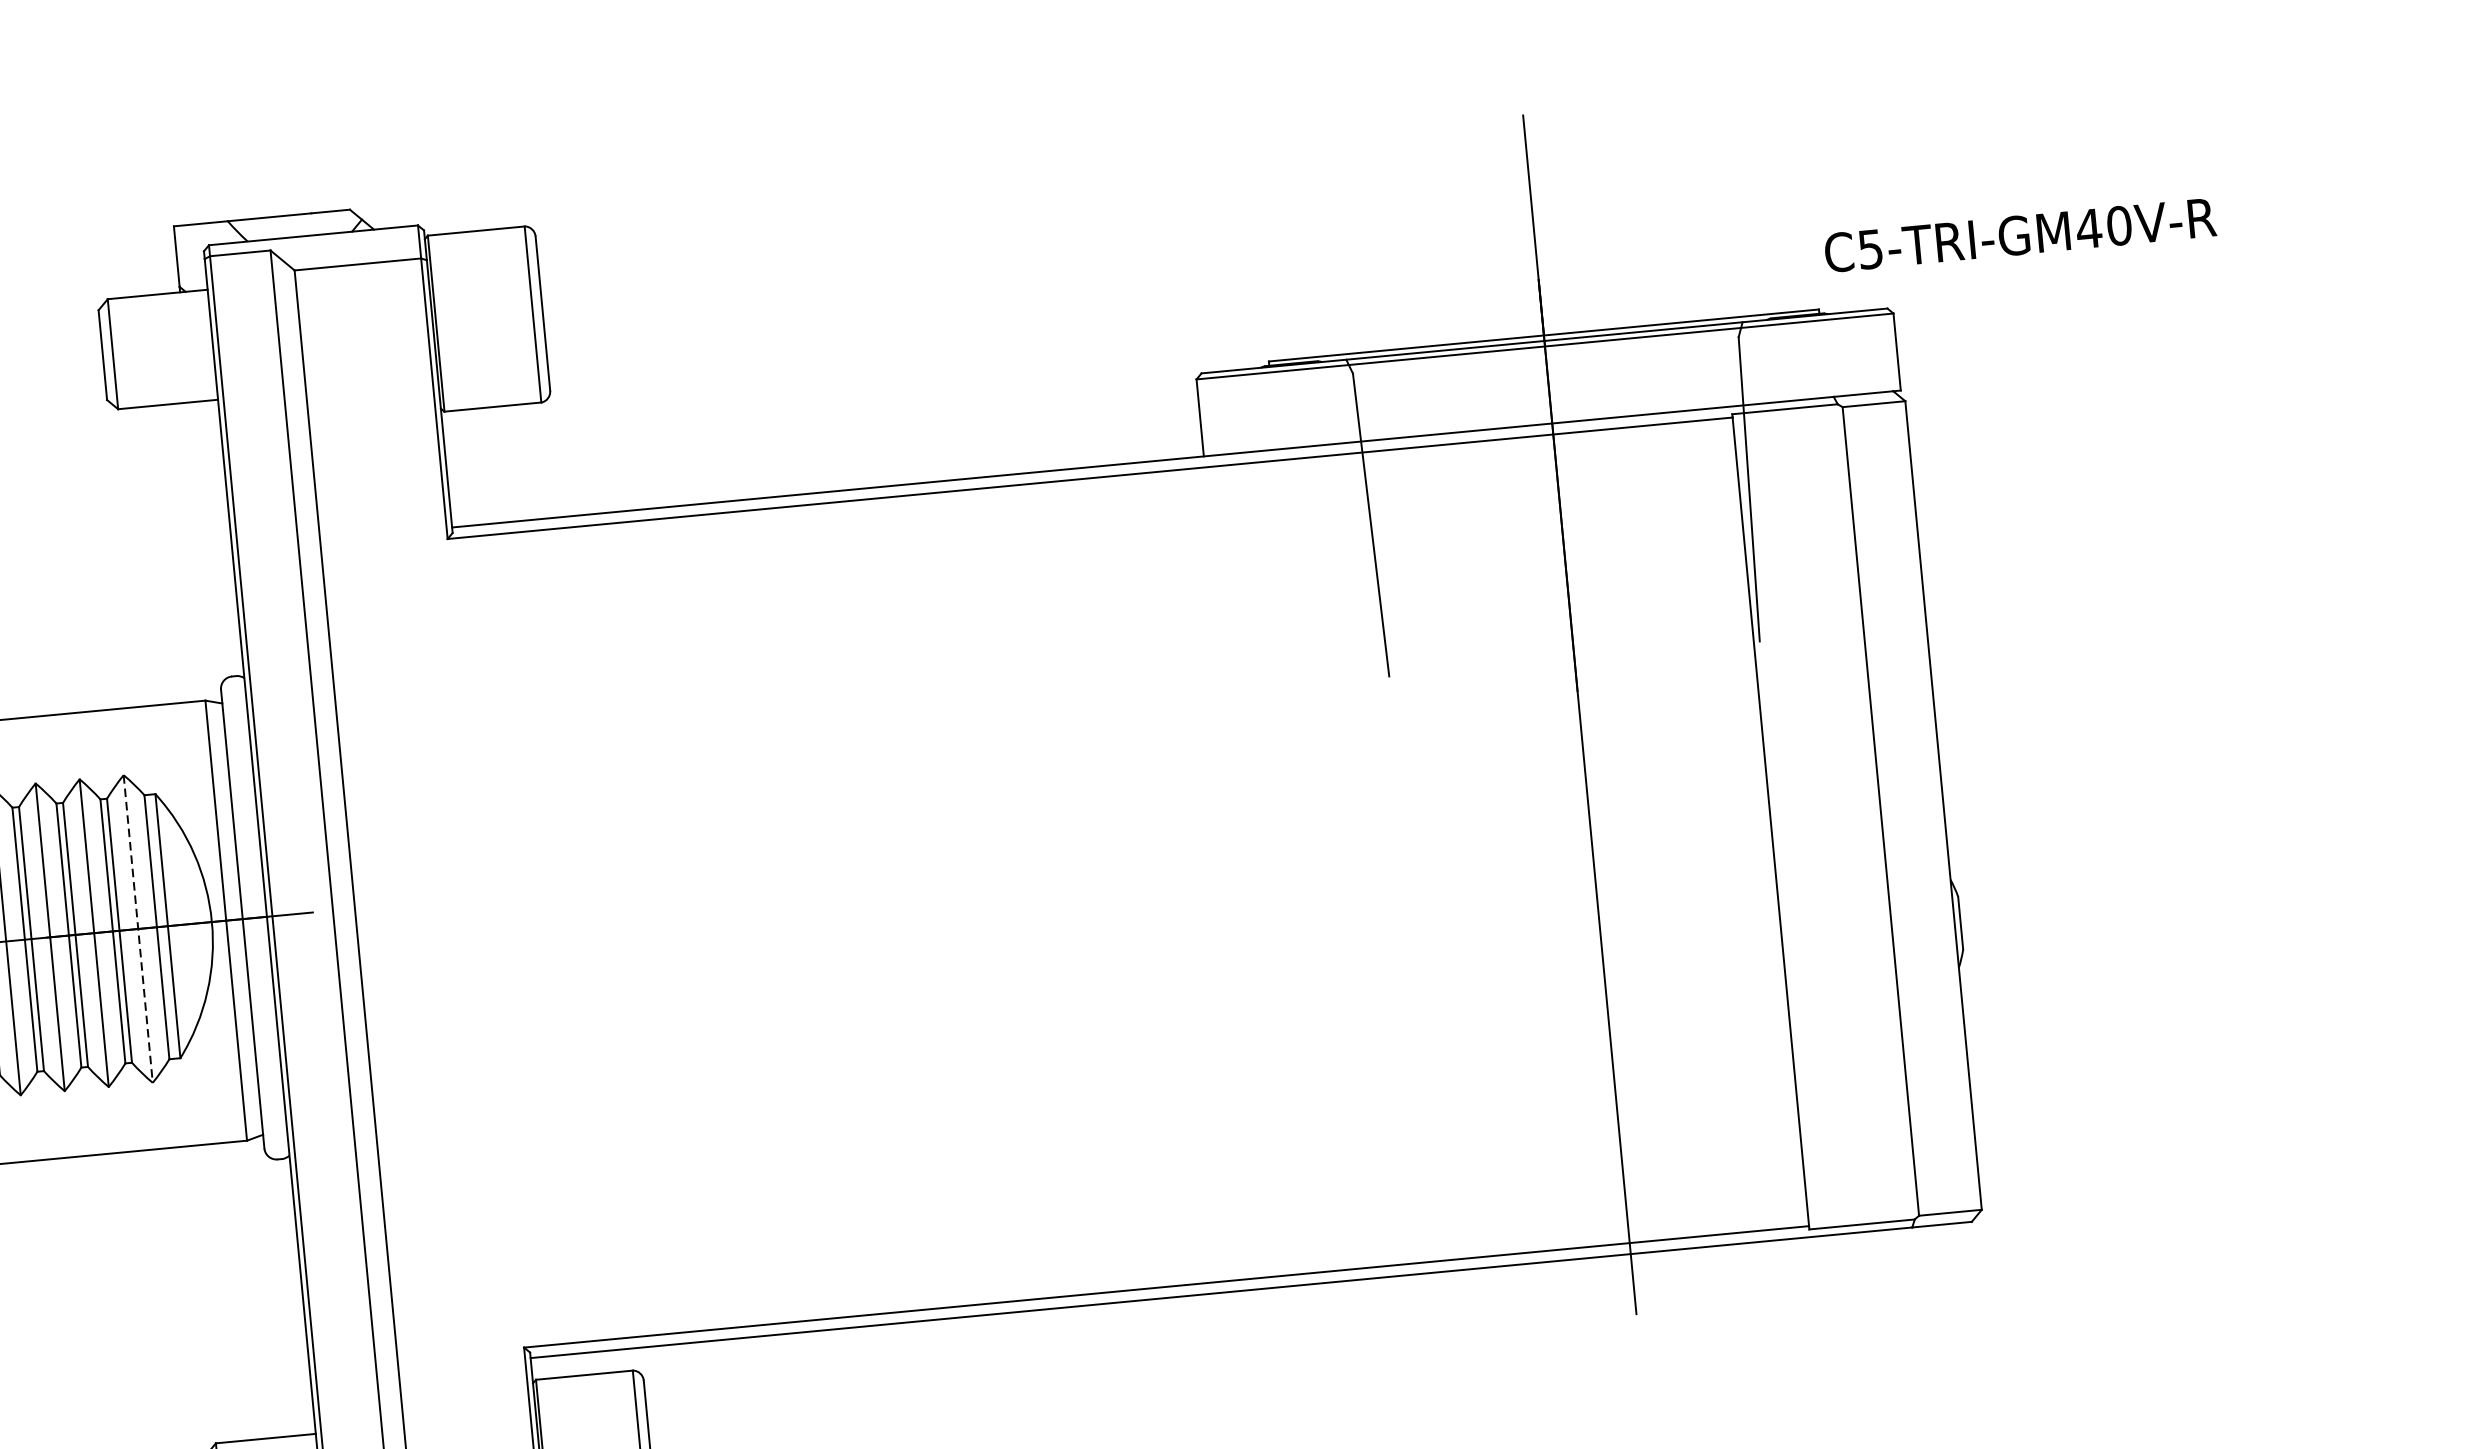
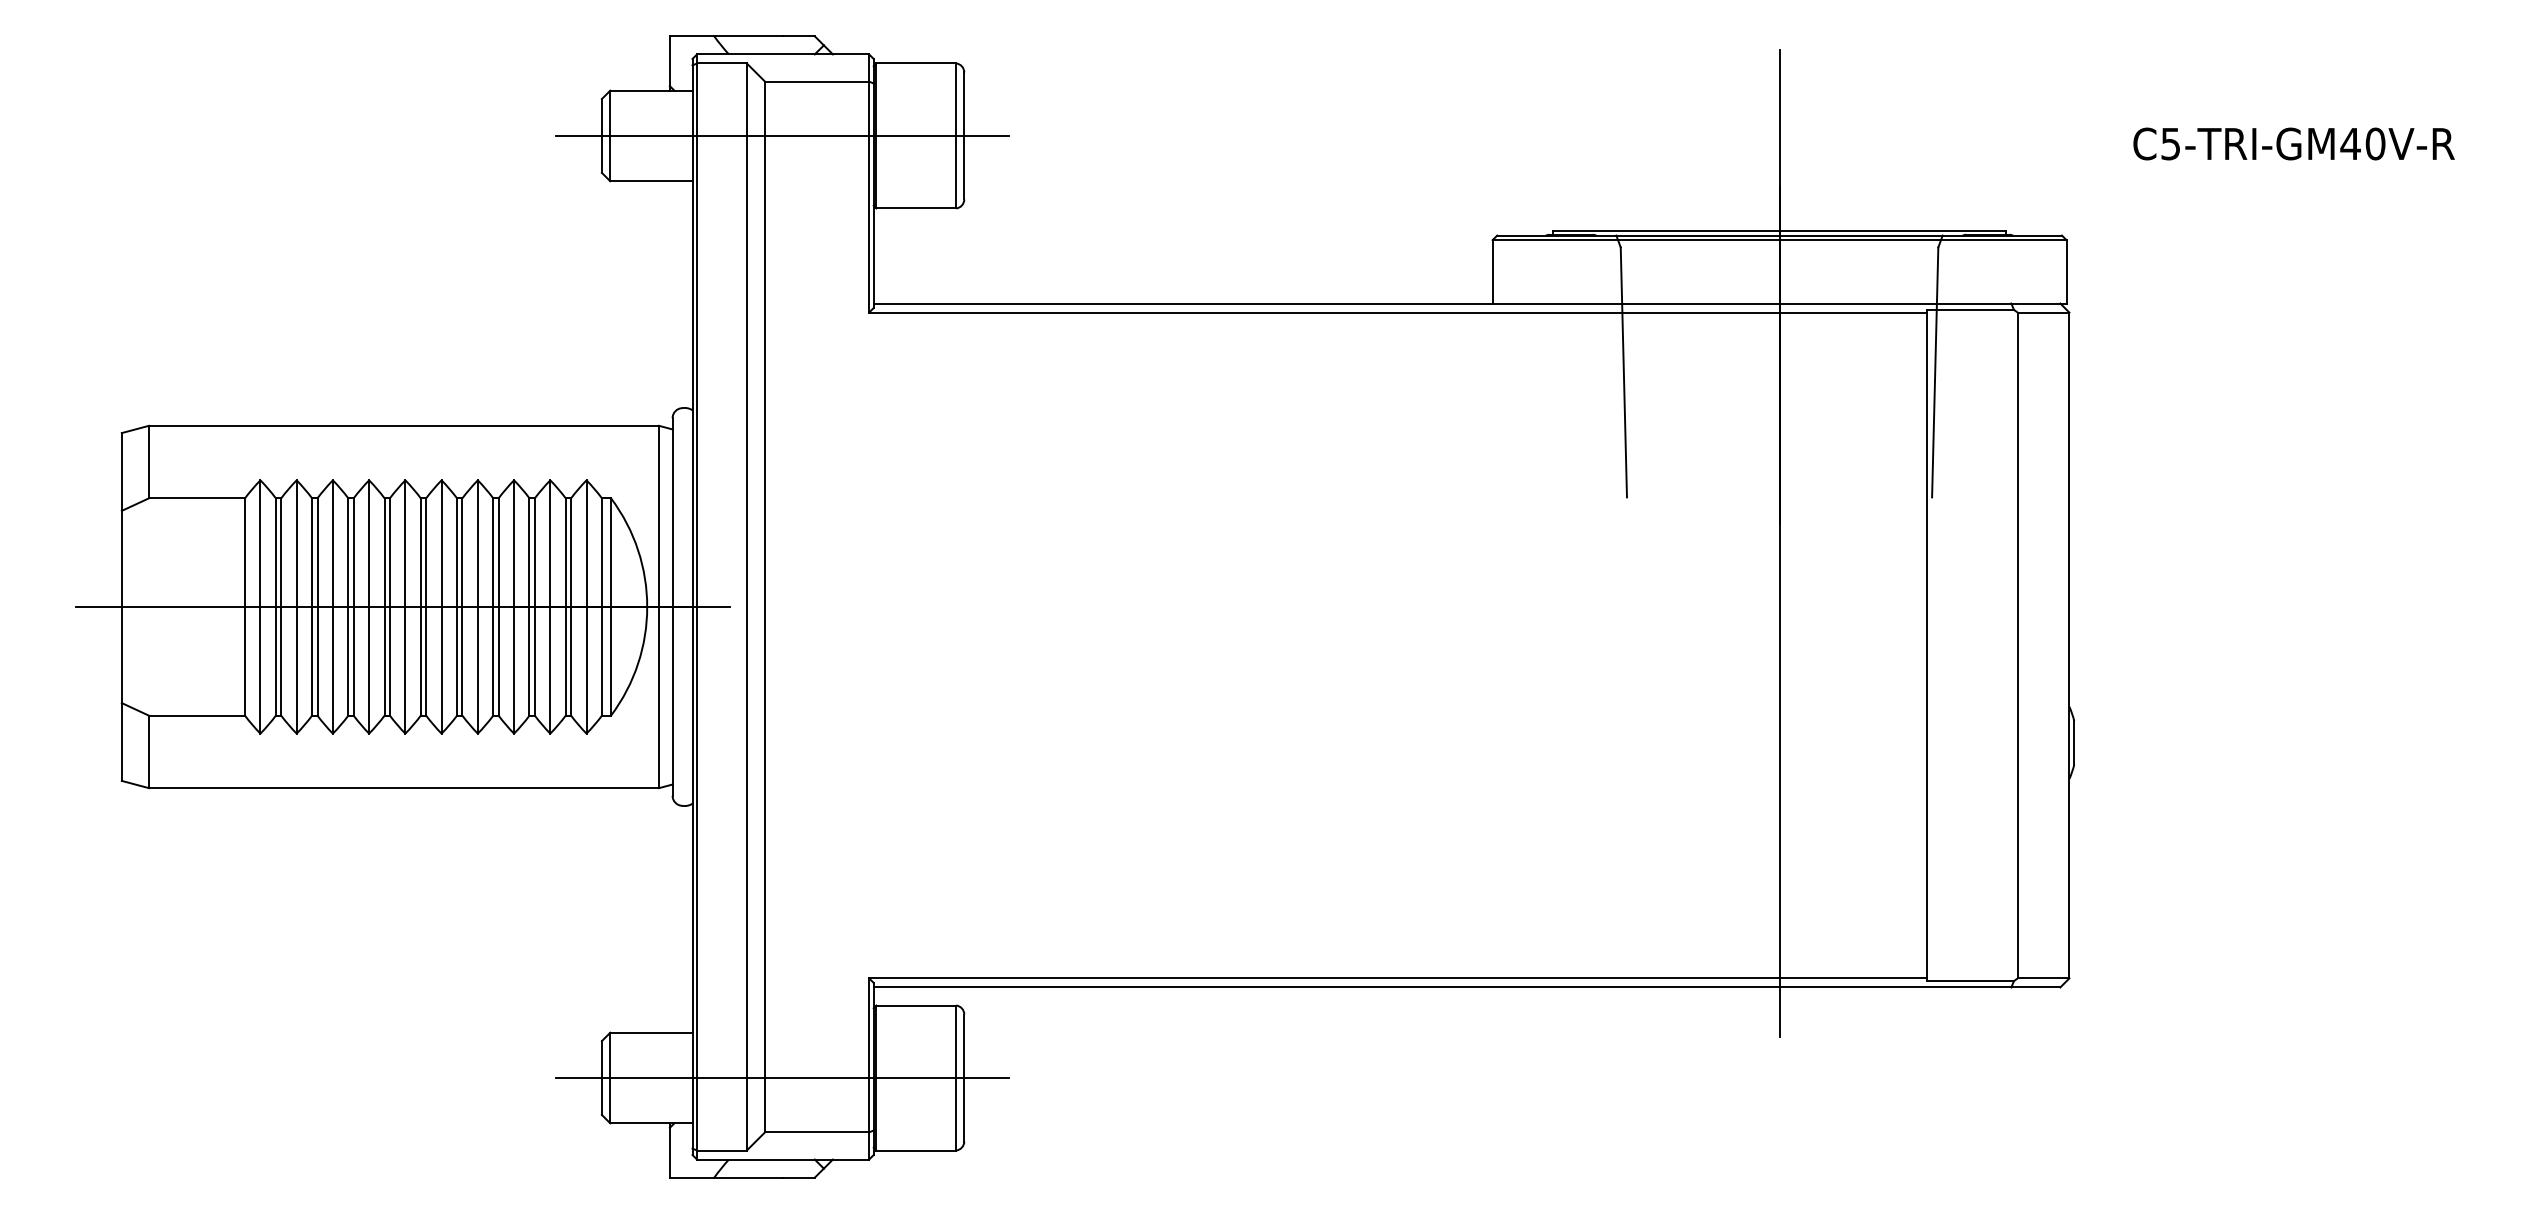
text: (2019, 234) -> (2293, 143), moved
line: (320, 333) -> (781, 135), added
line: (138, 929) -> (586, 607), dashed -> solid

